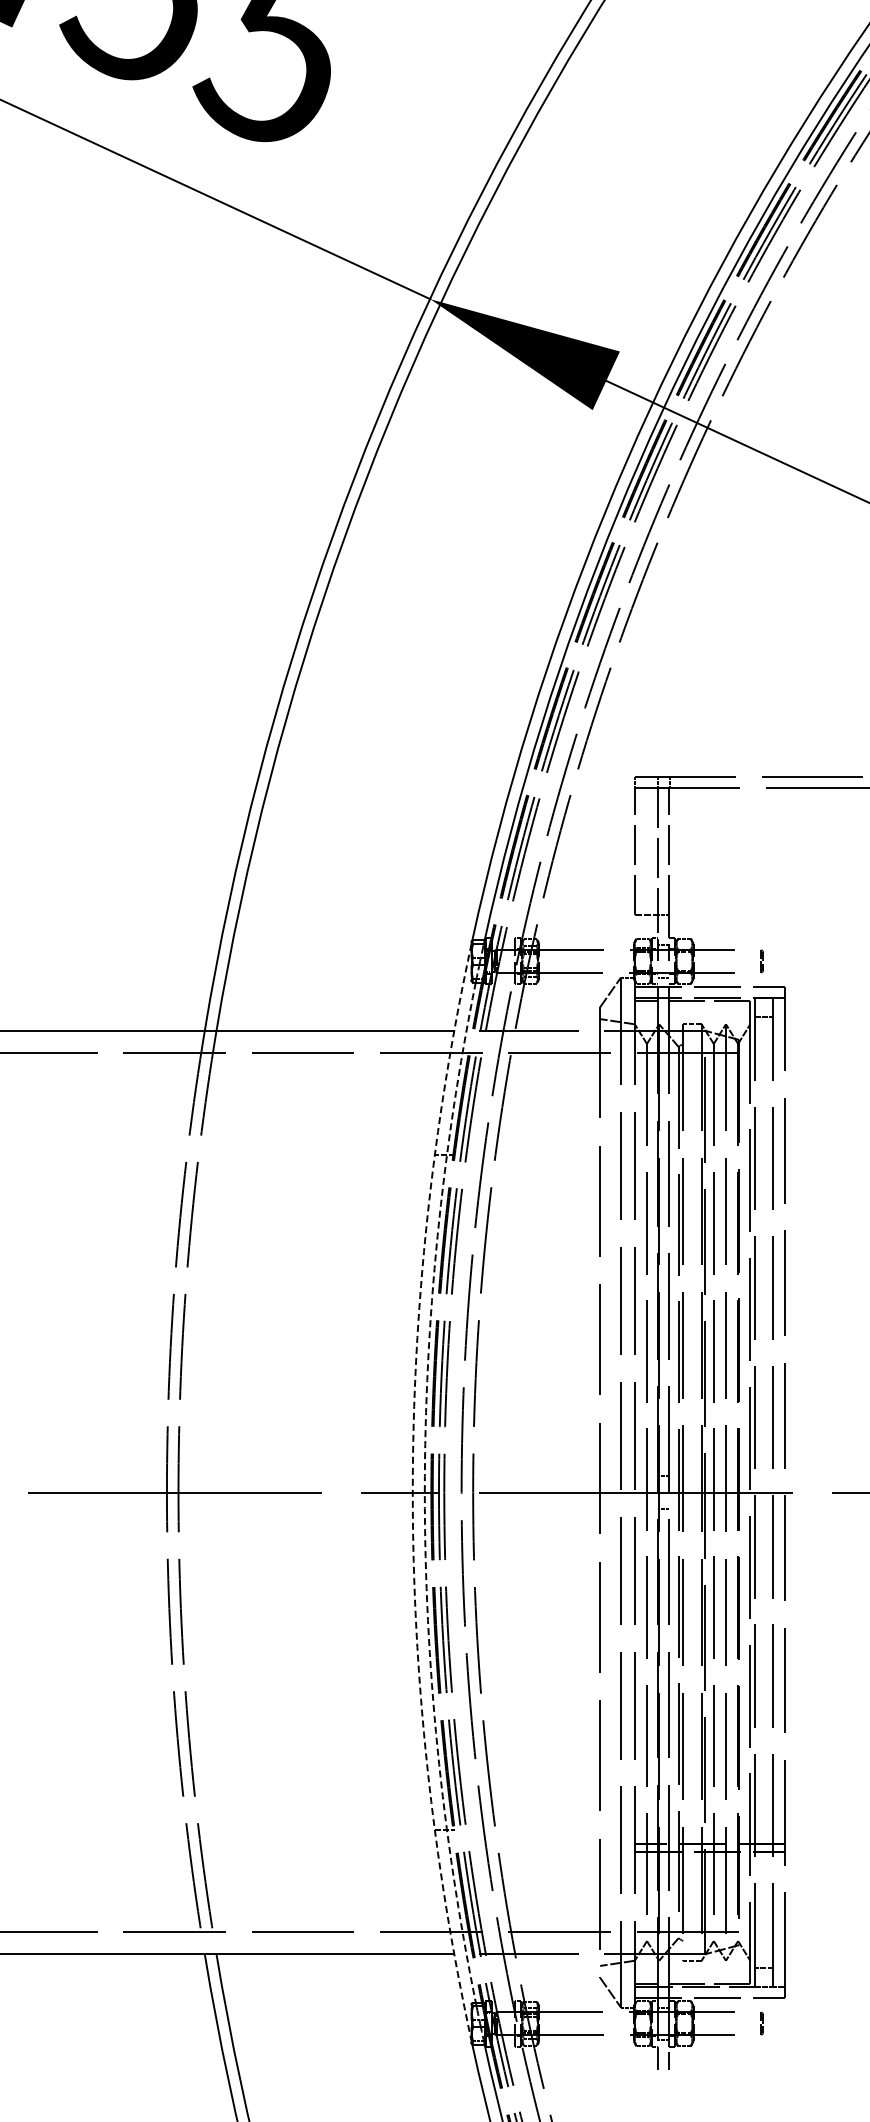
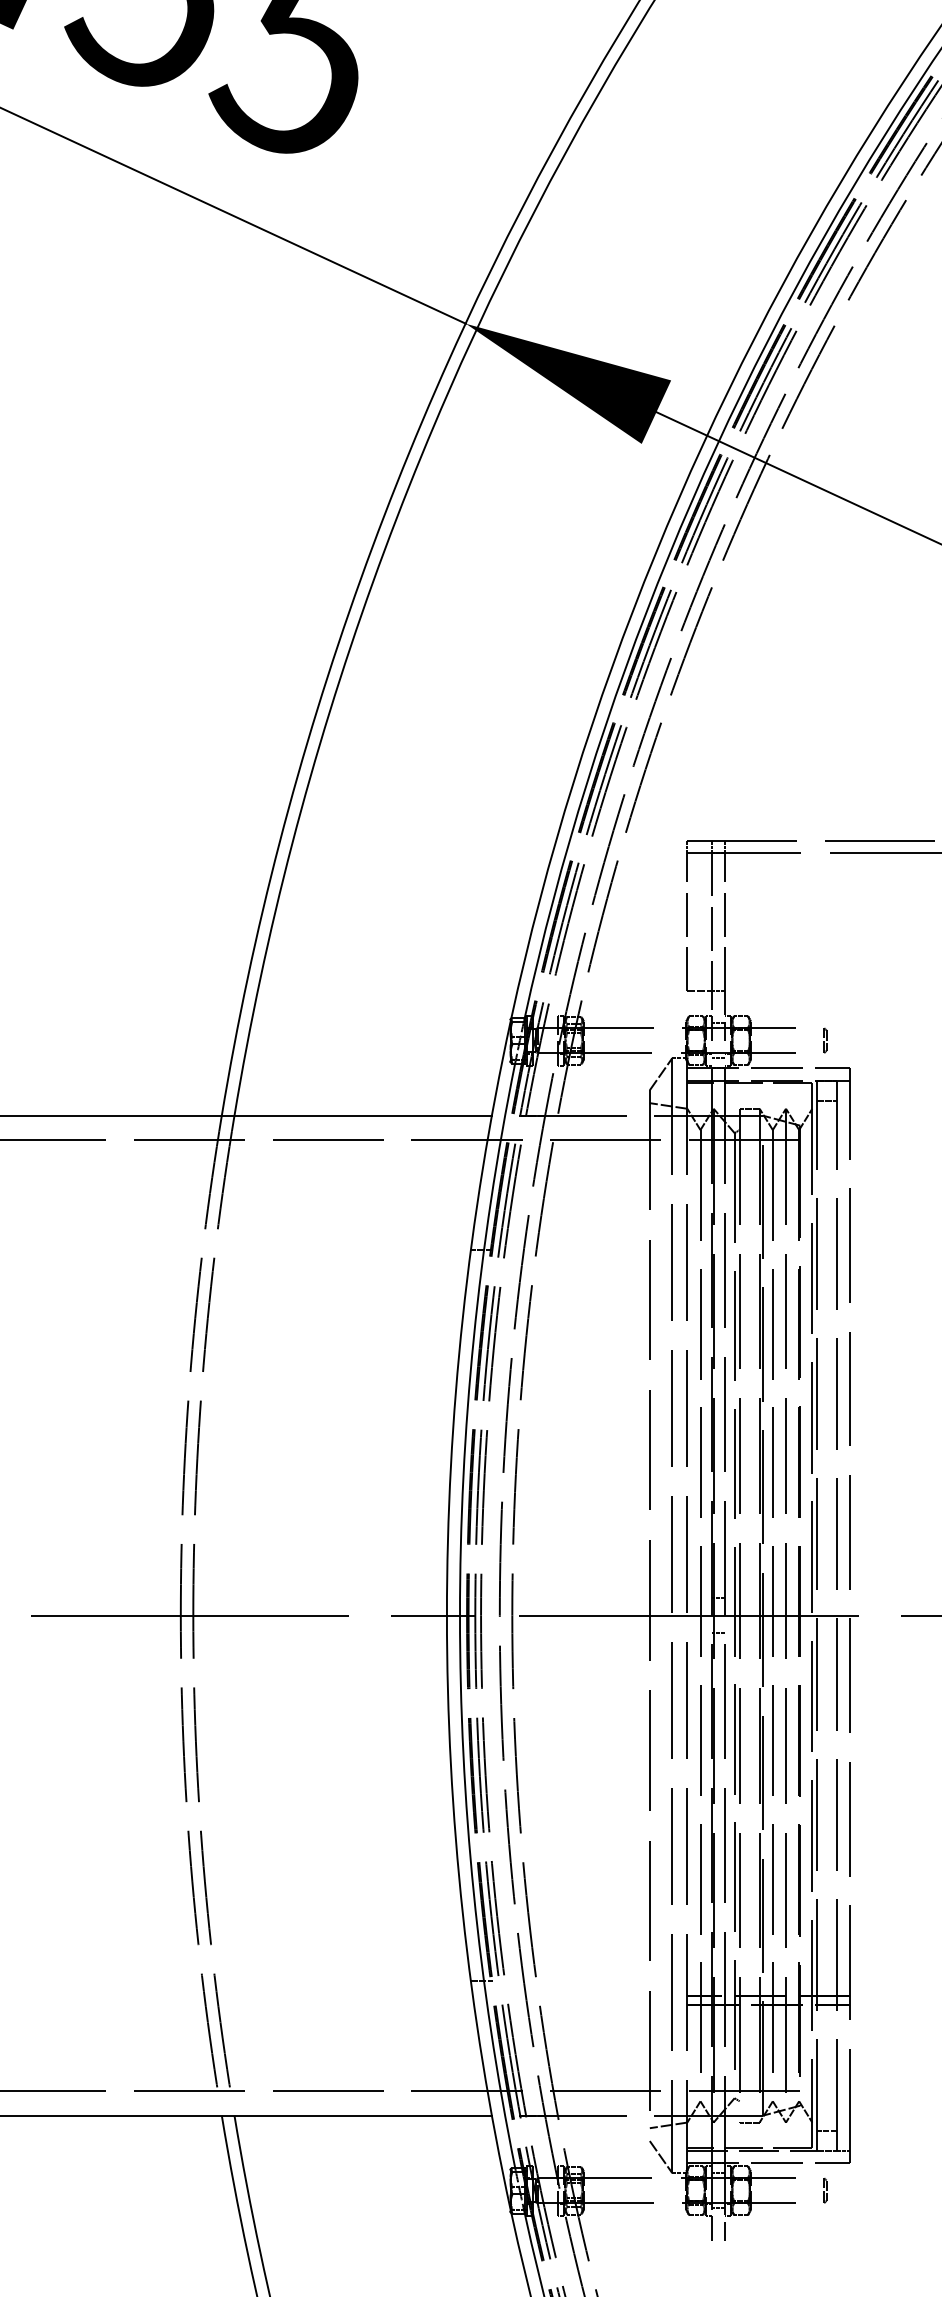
arc: (412, 1492) -> (446, 1615), dashed -> solid
arc: (424, 1492) -> (459, 1615), dashed -> solid

